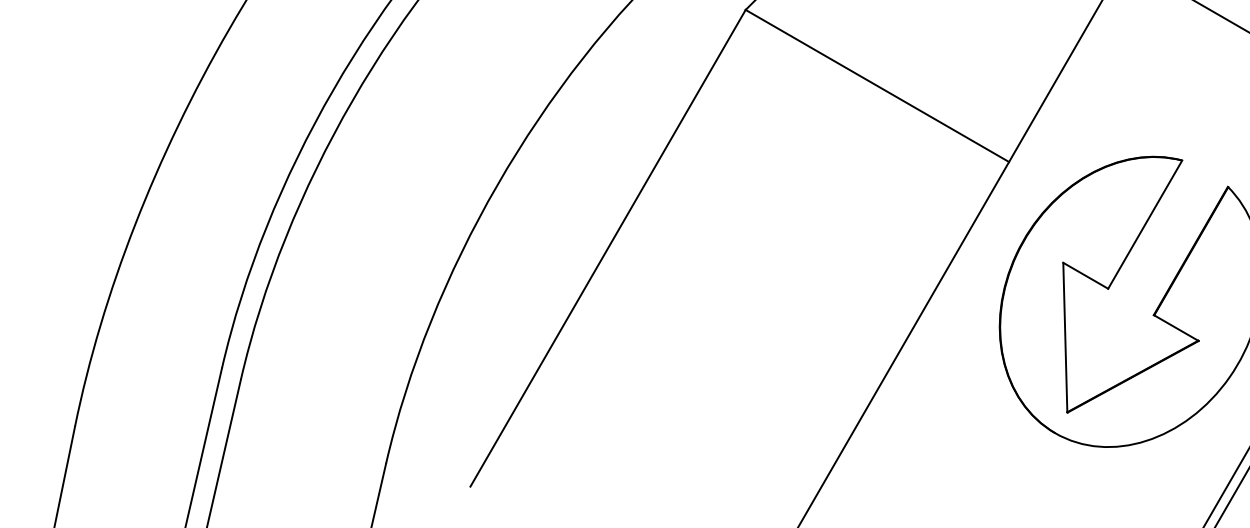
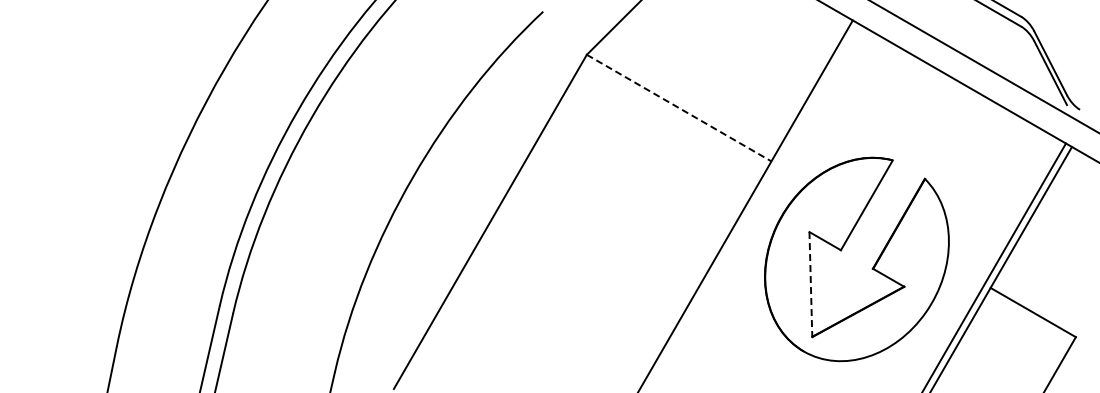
line: (877, 86) -> (679, 108), solid -> dashed
line: (1064, 337) -> (810, 284), solid -> dashed

